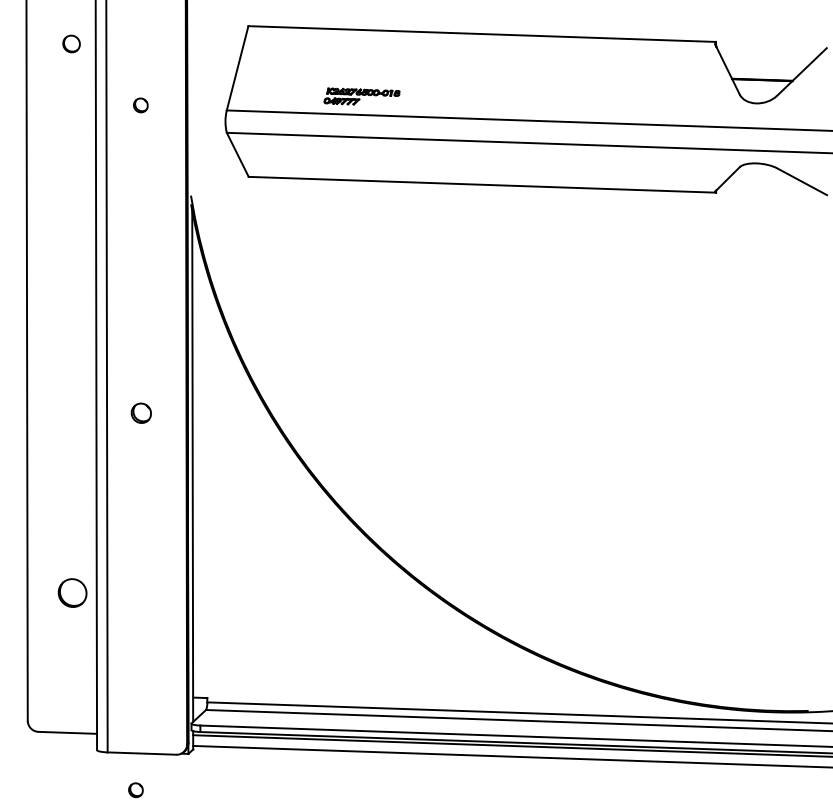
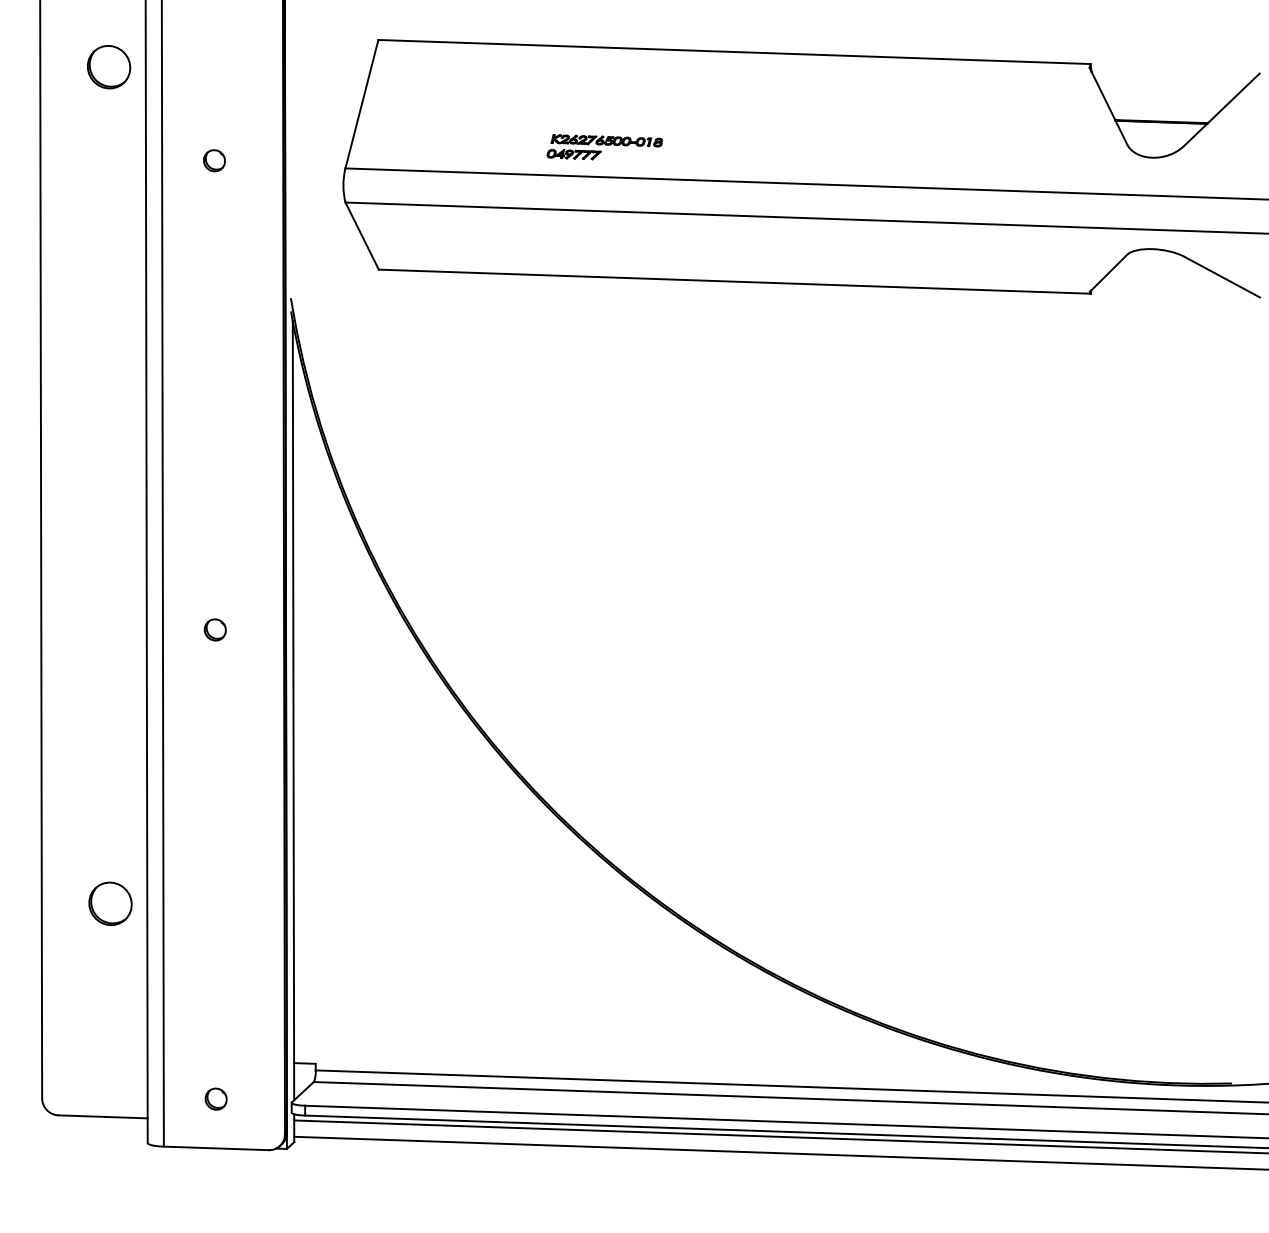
part: (71, 43) -> (108, 66), size x1.67
part: (361, 96) -> (604, 147), moved
part: (141, 413) -> (215, 630), size x0.71
part: (135, 790) -> (215, 1099), moved

